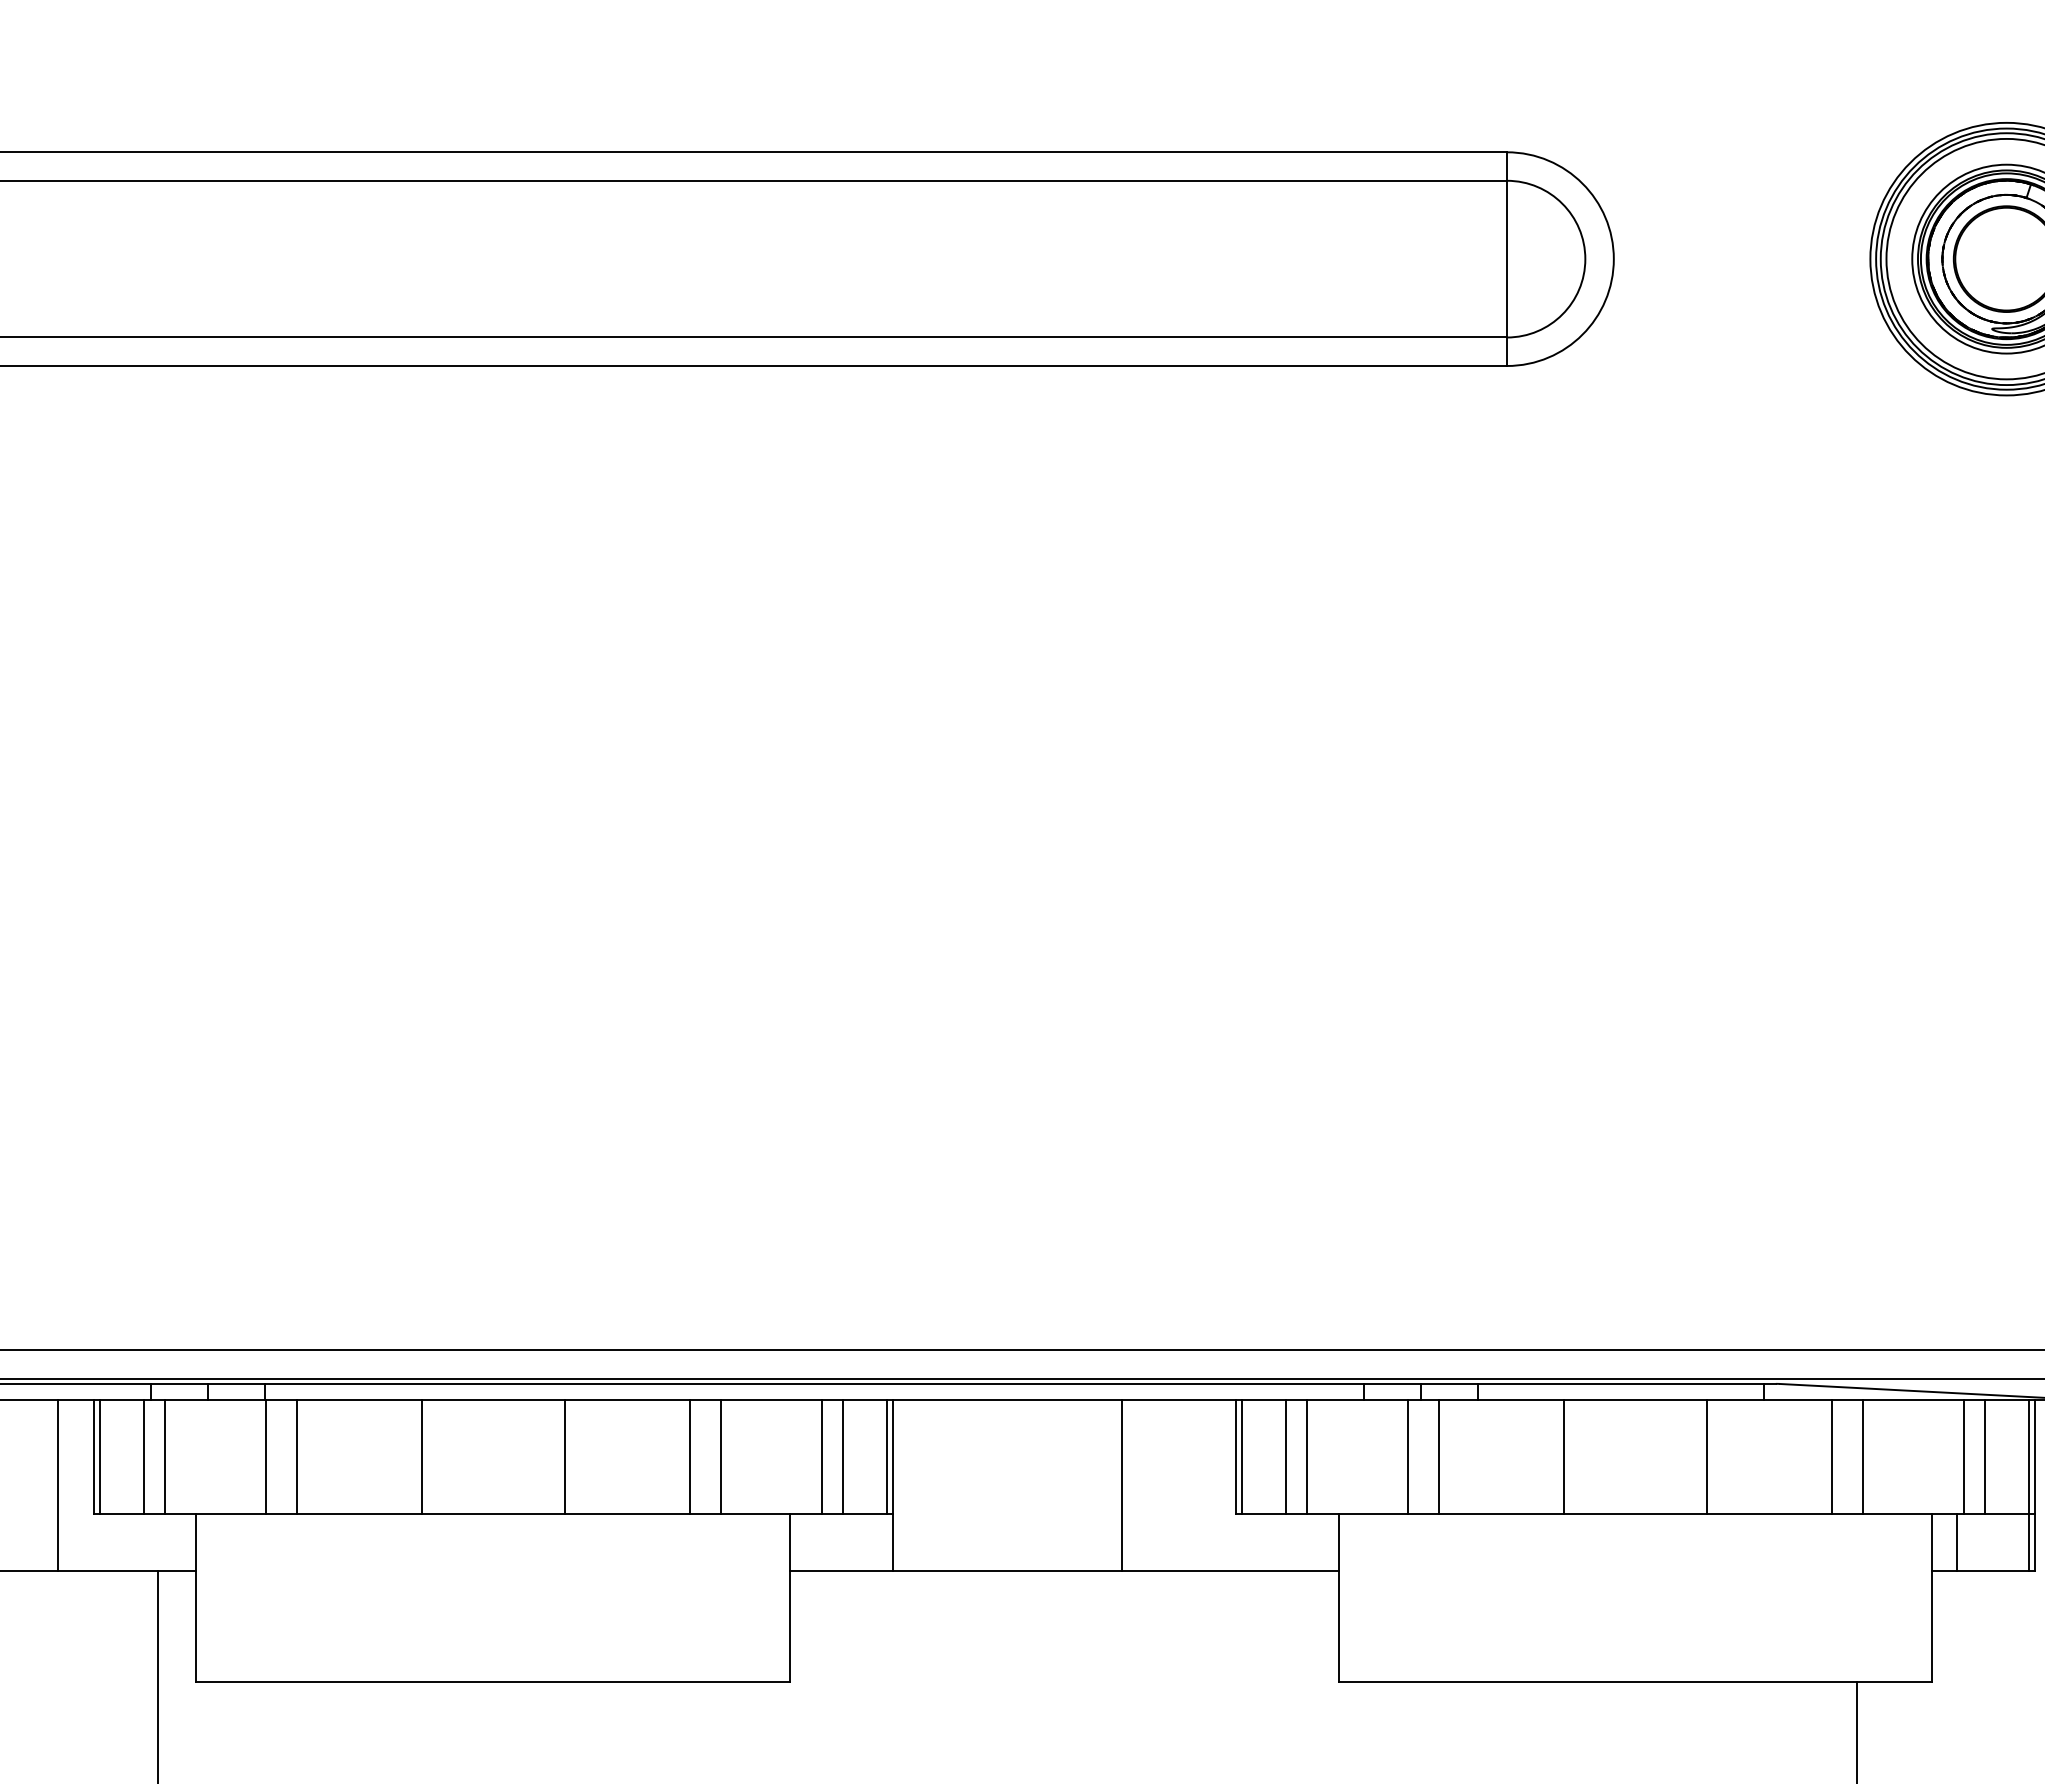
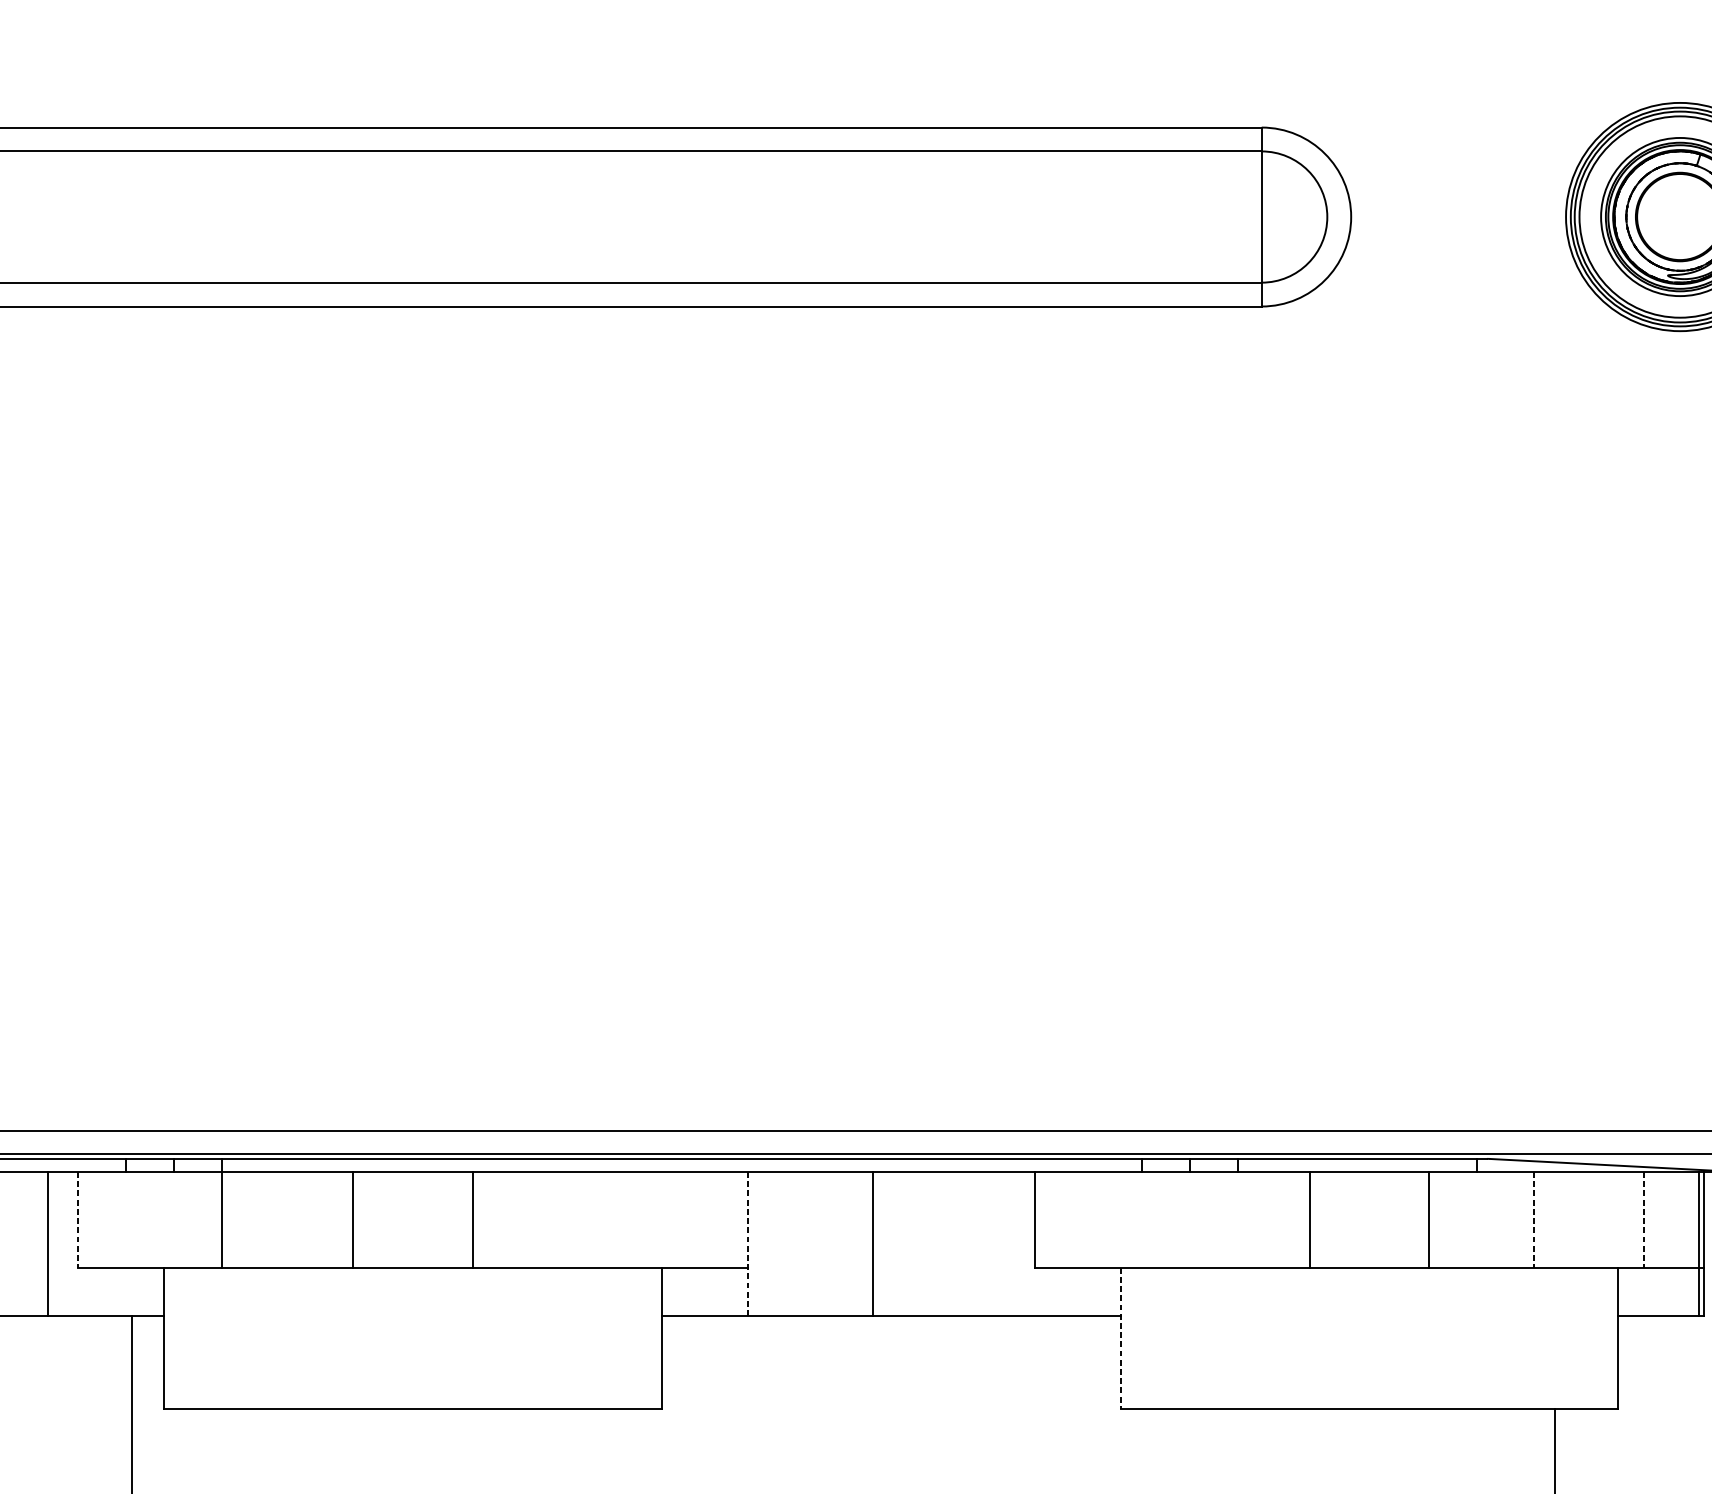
line: (100, 1456) -> (83, 1219), removed
line: (143, 1456) -> (119, 1219), removed
line: (164, 1456) -> (137, 1219), removed
line: (296, 1456) -> (248, 1219), removed
line: (690, 1456) -> (577, 1219), removed
line: (720, 1456) -> (603, 1219), removed
line: (821, 1456) -> (687, 1219), removed
line: (843, 1456) -> (706, 1219), removed
line: (886, 1456) -> (742, 1219), removed
line: (1242, 1456) -> (1040, 1219), removed
line: (1285, 1456) -> (1076, 1219), removed
line: (1306, 1456) -> (1093, 1219), removed
line: (1407, 1456) -> (1178, 1219), removed
line: (1438, 1456) -> (1204, 1219), removed
line: (1863, 1456) -> (1560, 1219), removed
line: (1985, 1456) -> (1662, 1219), removed
line: (93, 1457) -> (78, 1220), solid -> dashed
line: (1832, 1457) -> (1534, 1220), solid -> dashed
line: (1964, 1457) -> (1644, 1220), solid -> dashed
line: (1121, 1484) -> (872, 1243), moved
line: (893, 1485) -> (747, 1243), solid -> dashed
line: (1957, 1541) -> (1638, 1290), removed
line: (1338, 1598) -> (1120, 1338), solid -> dashed

